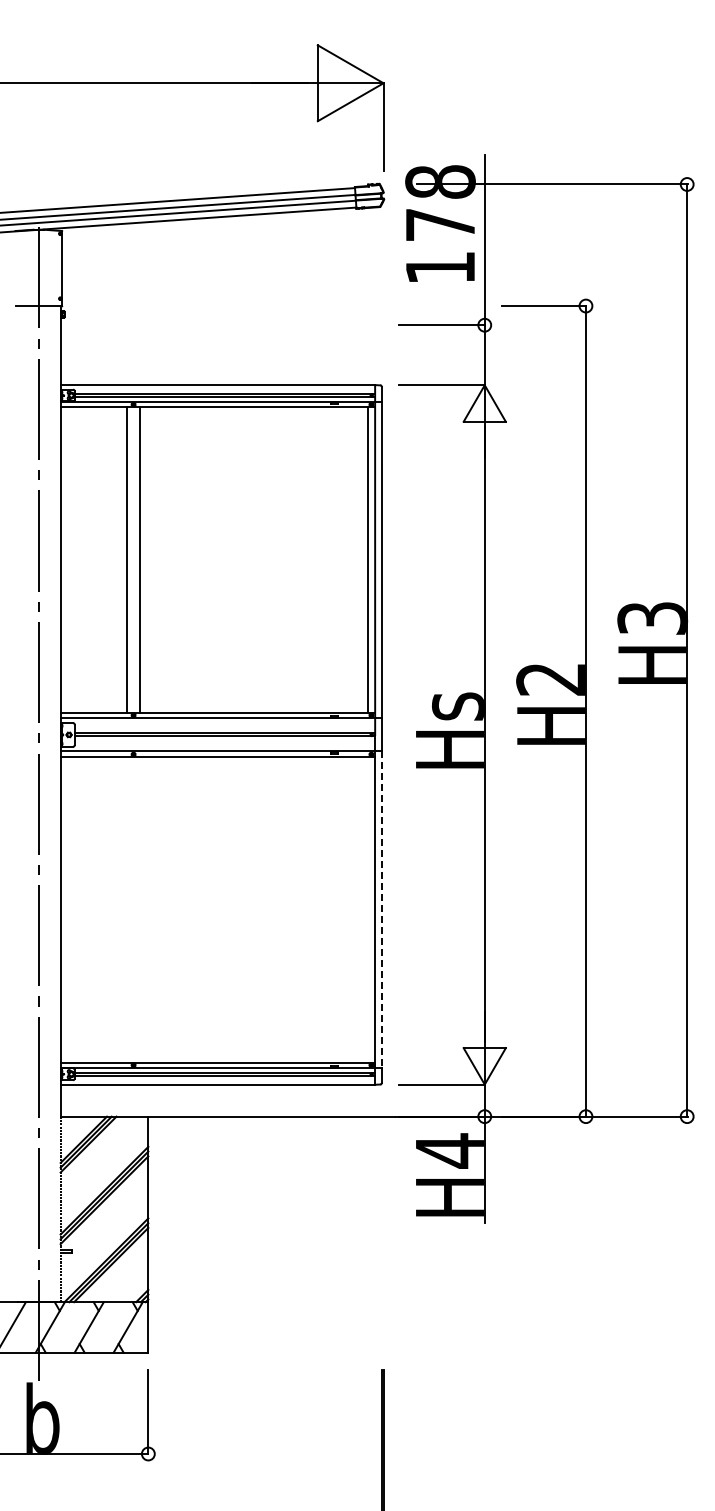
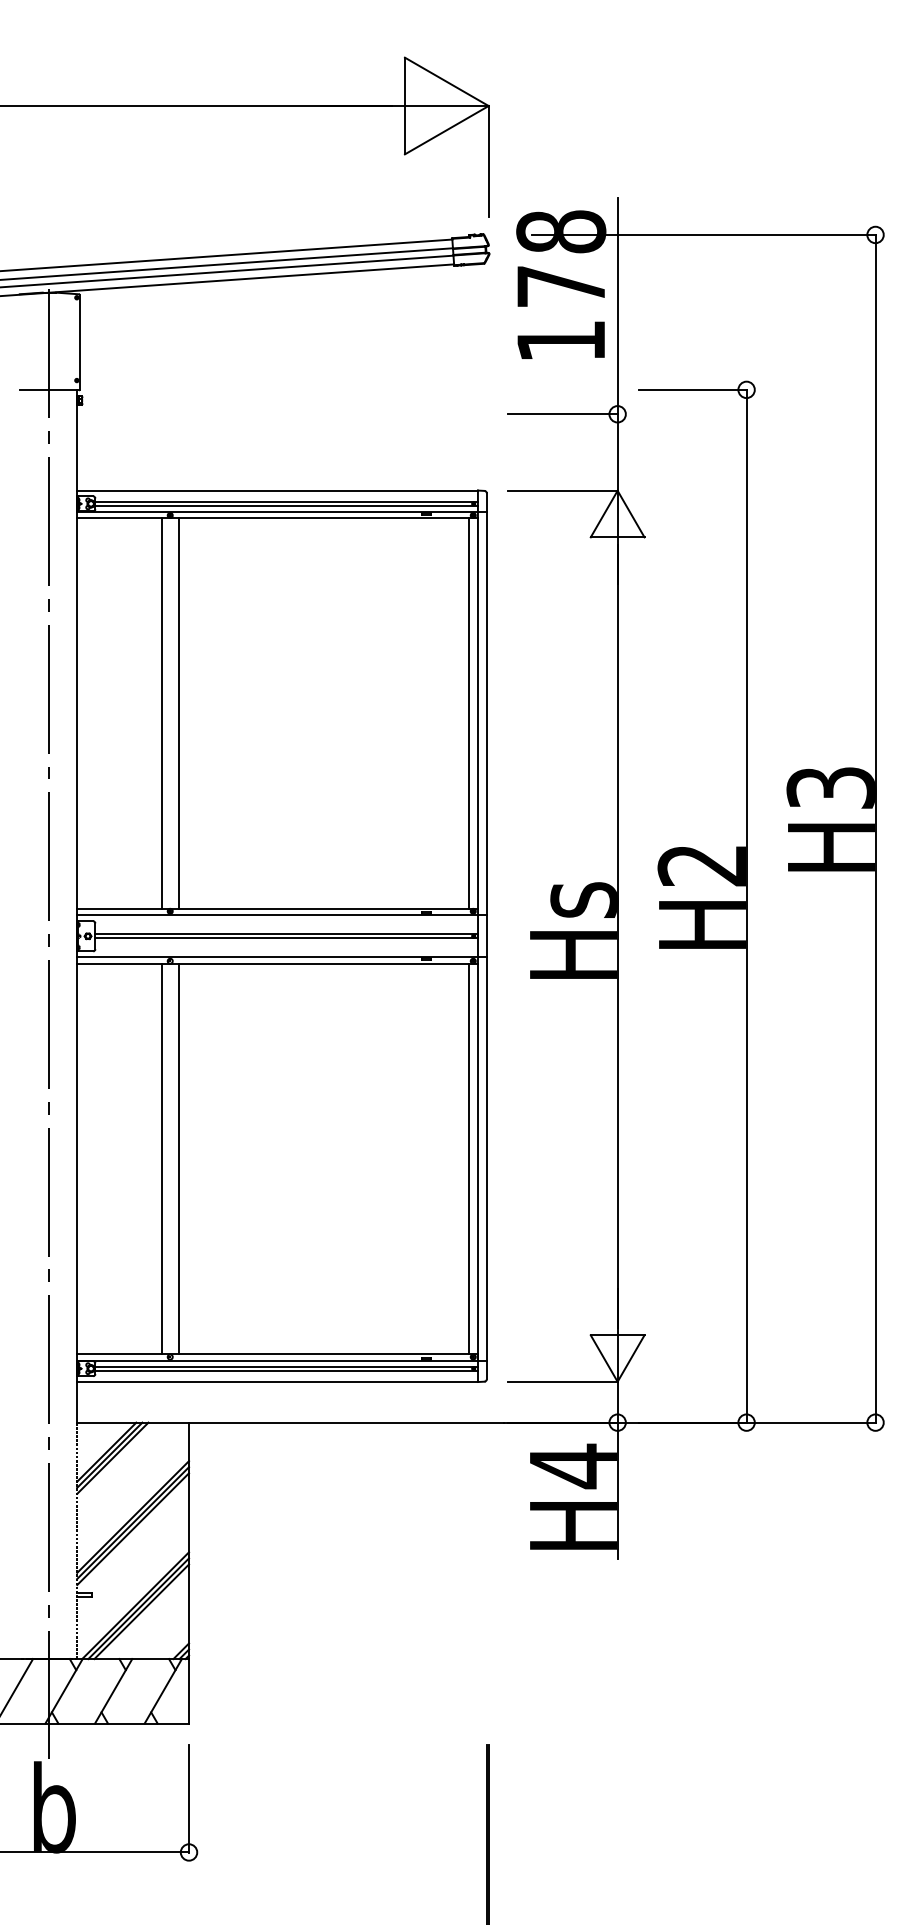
line: (126, 909) -> (161, 1158), added
line: (140, 909) -> (179, 1158), added
line: (368, 909) -> (469, 1158), added
line: (381, 910) -> (486, 1159), dashed -> solid

